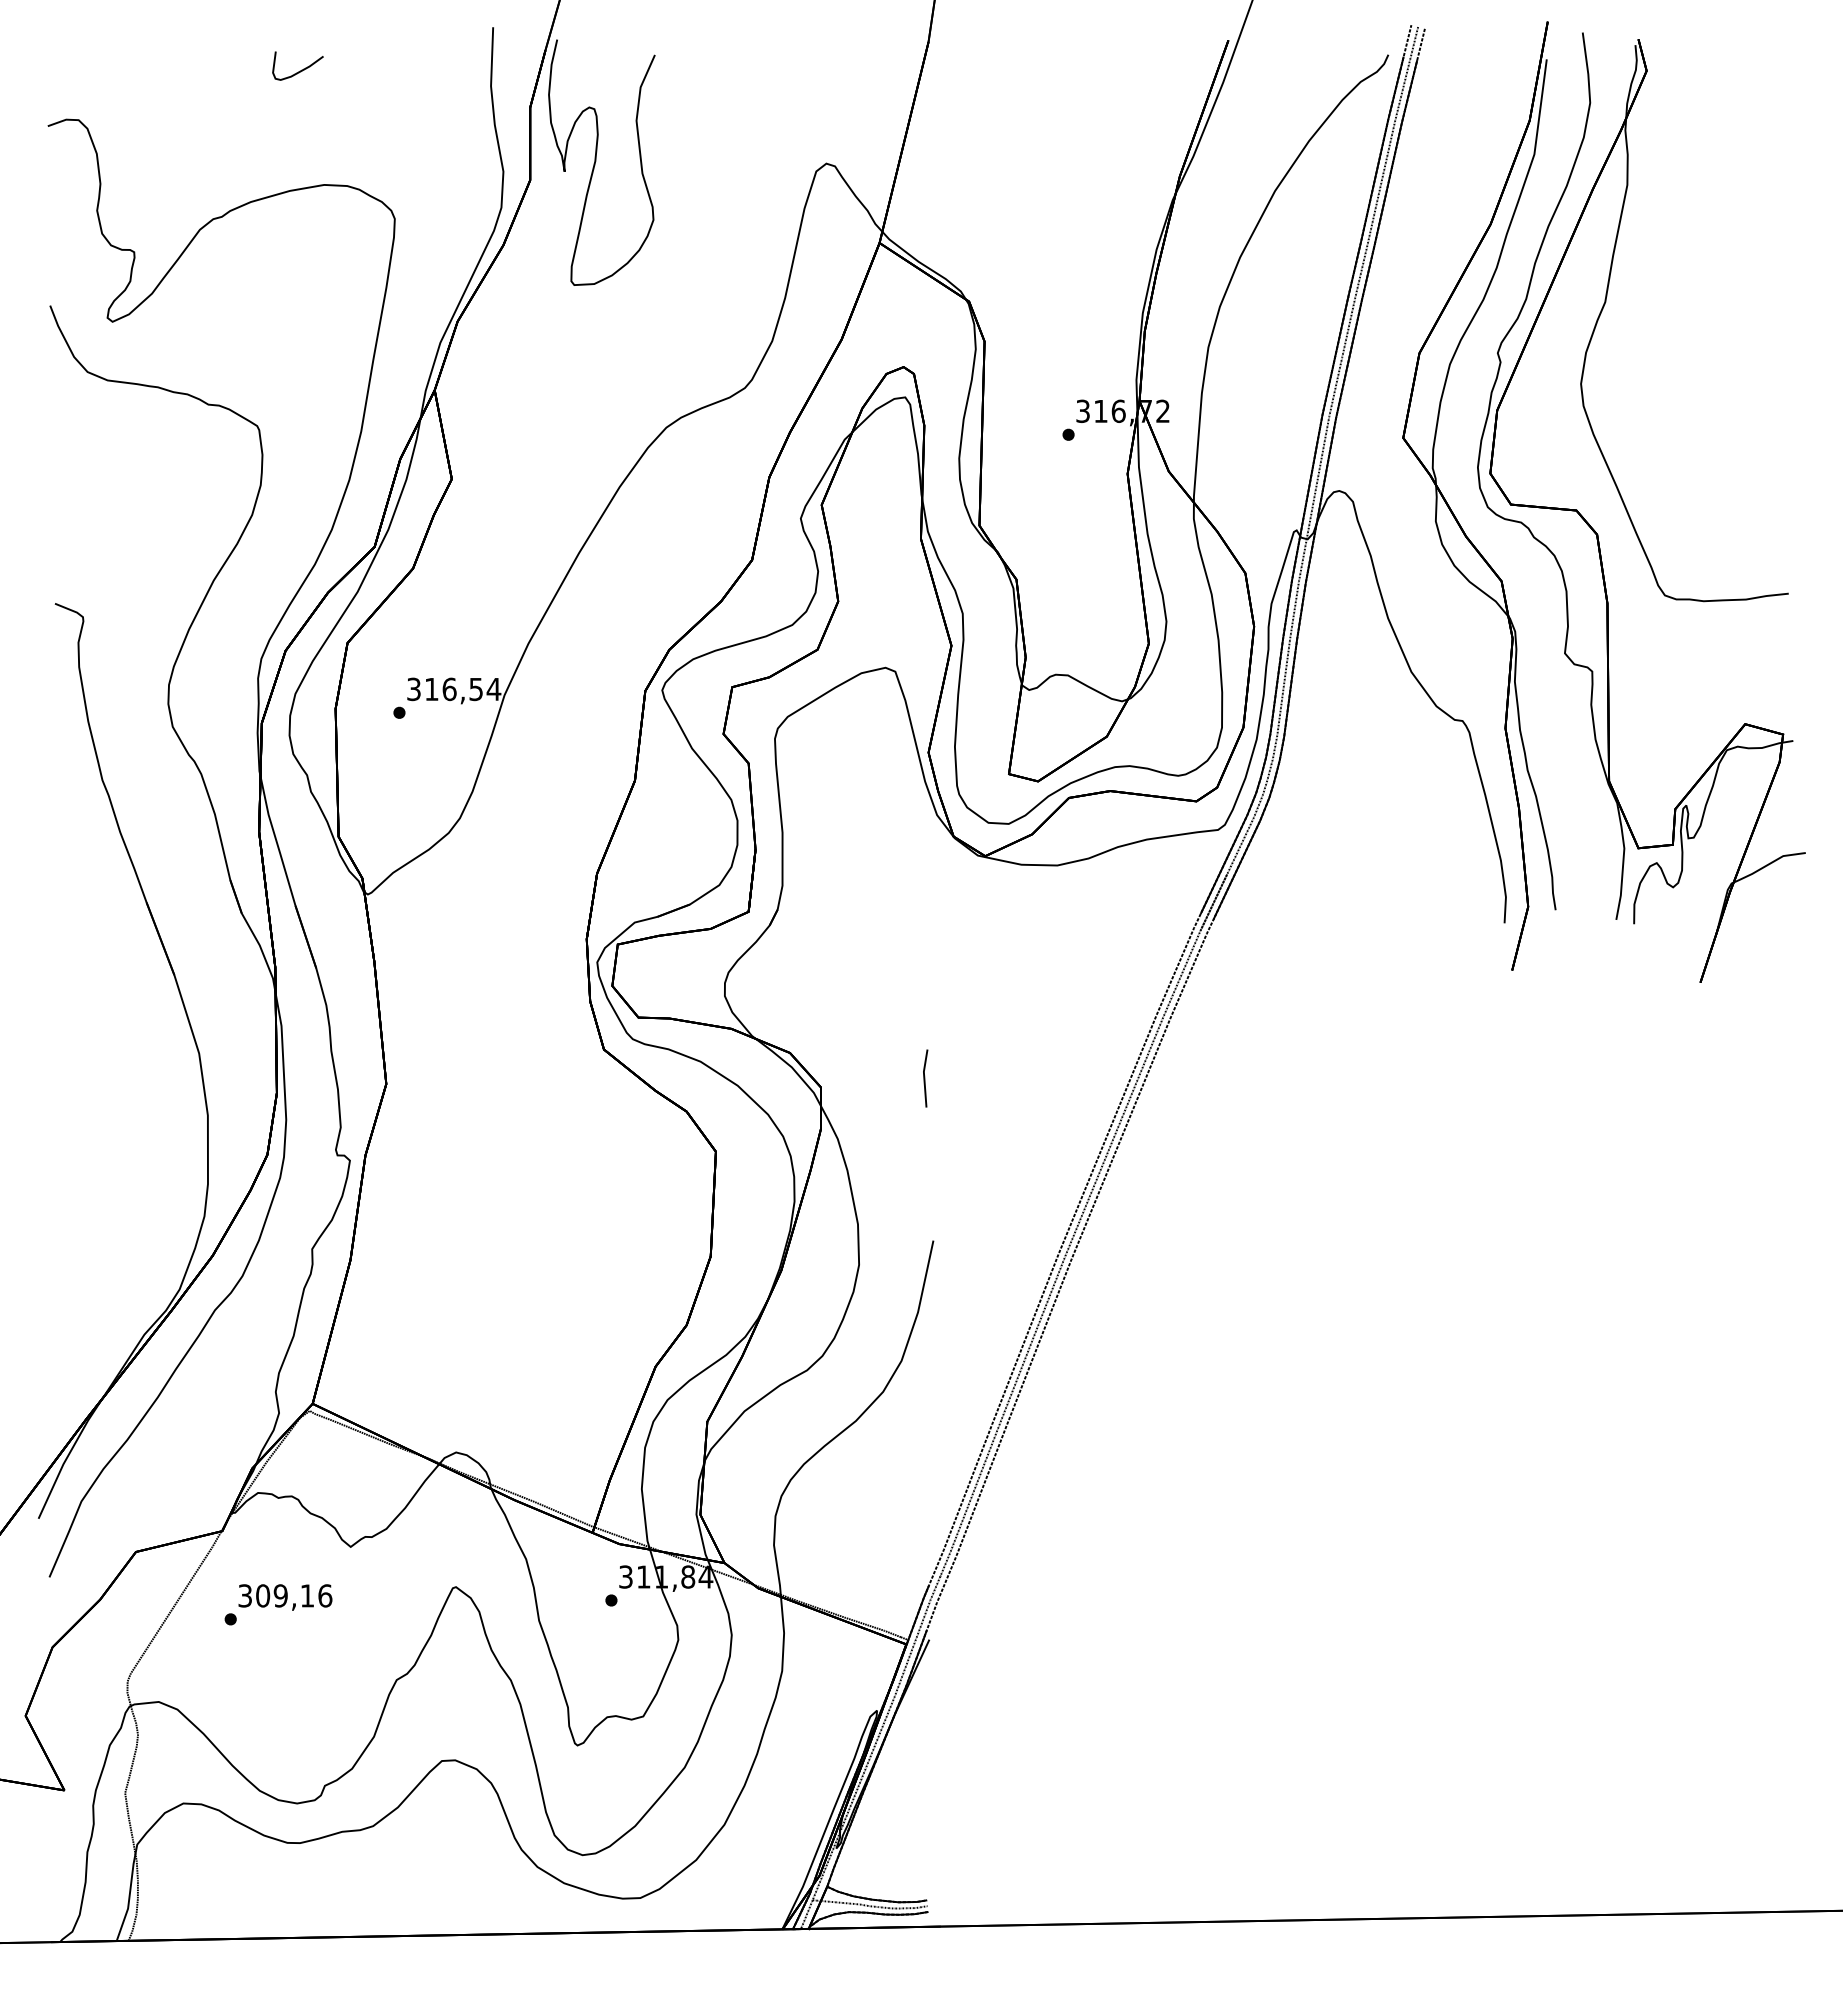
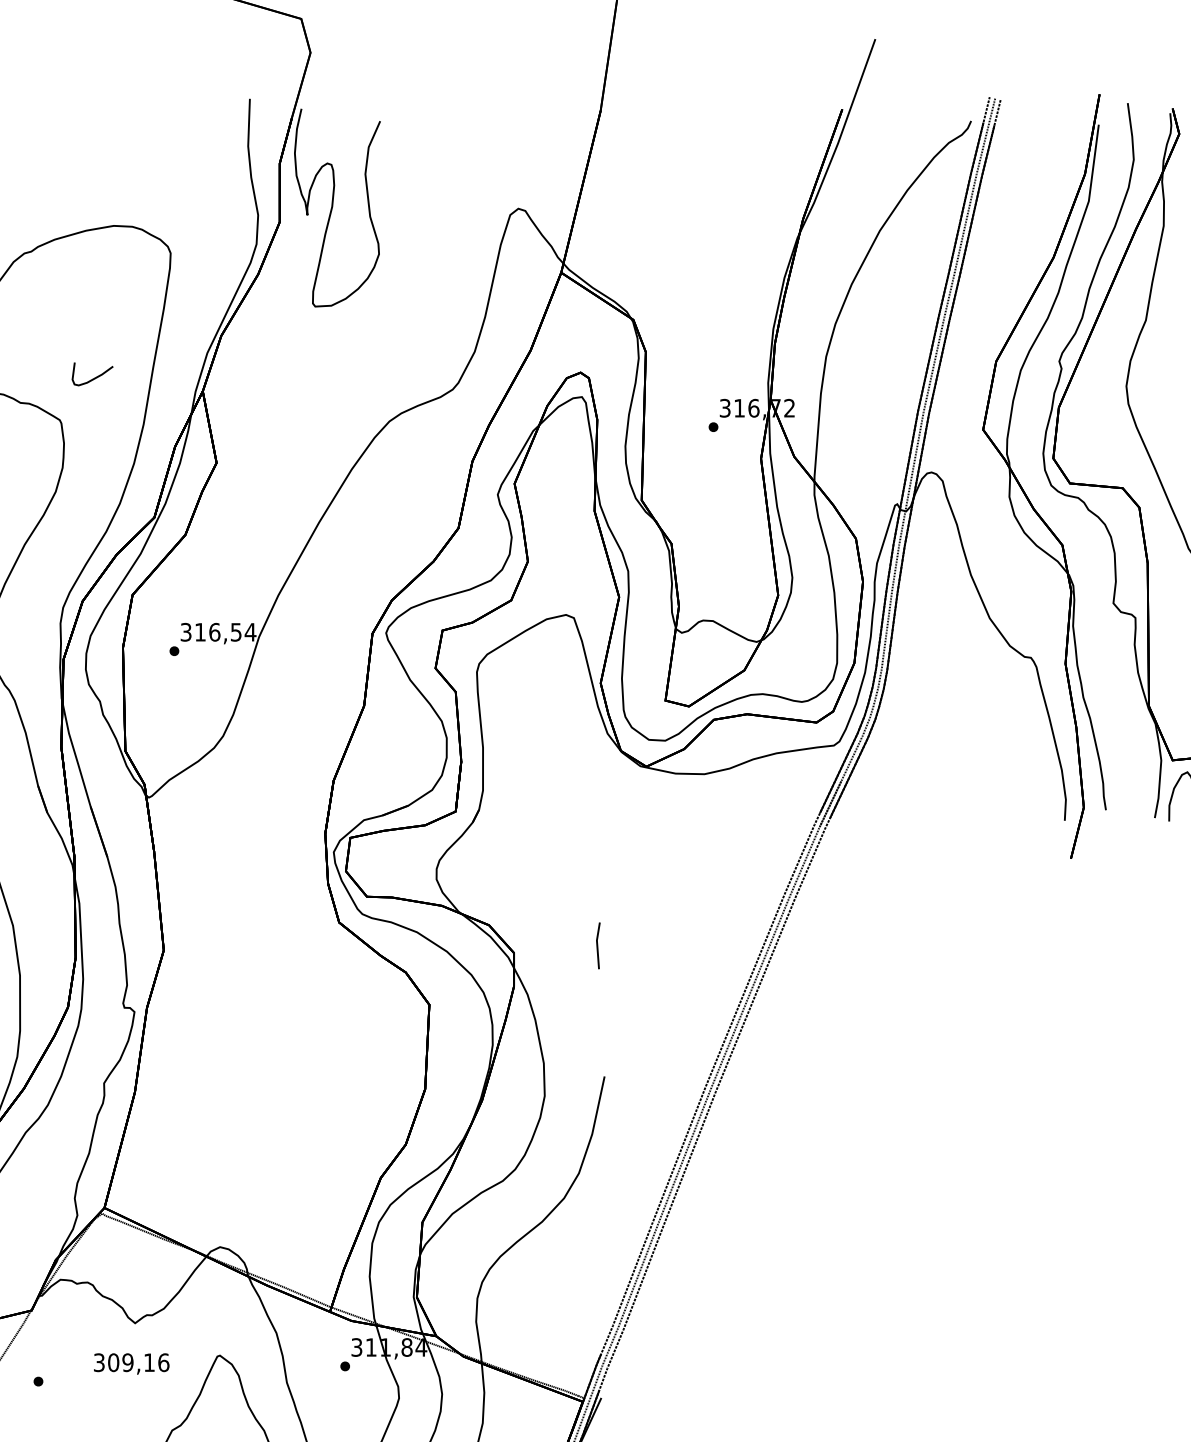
curve: (301, 69) -> (95, 377), moved
text: (285, 1597) -> (131, 1363), moved

